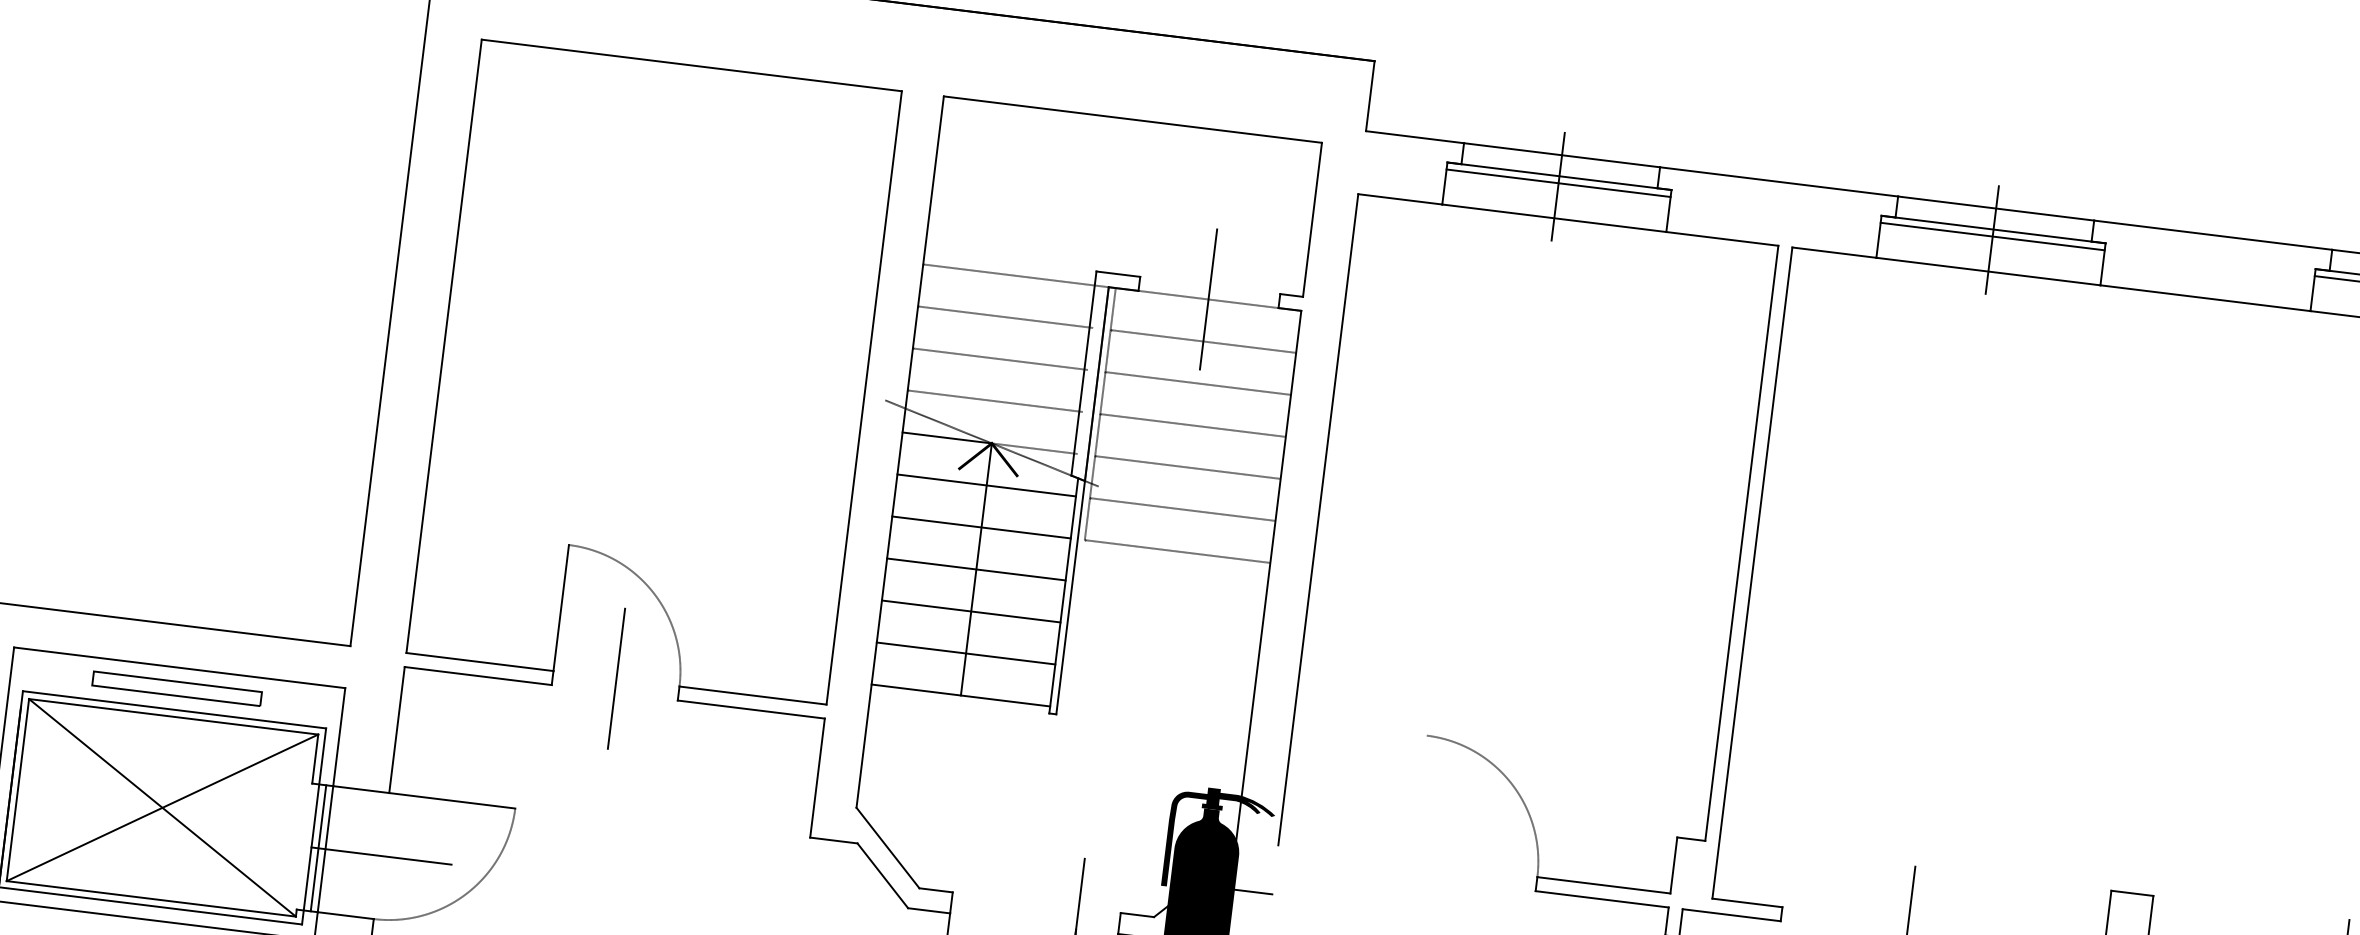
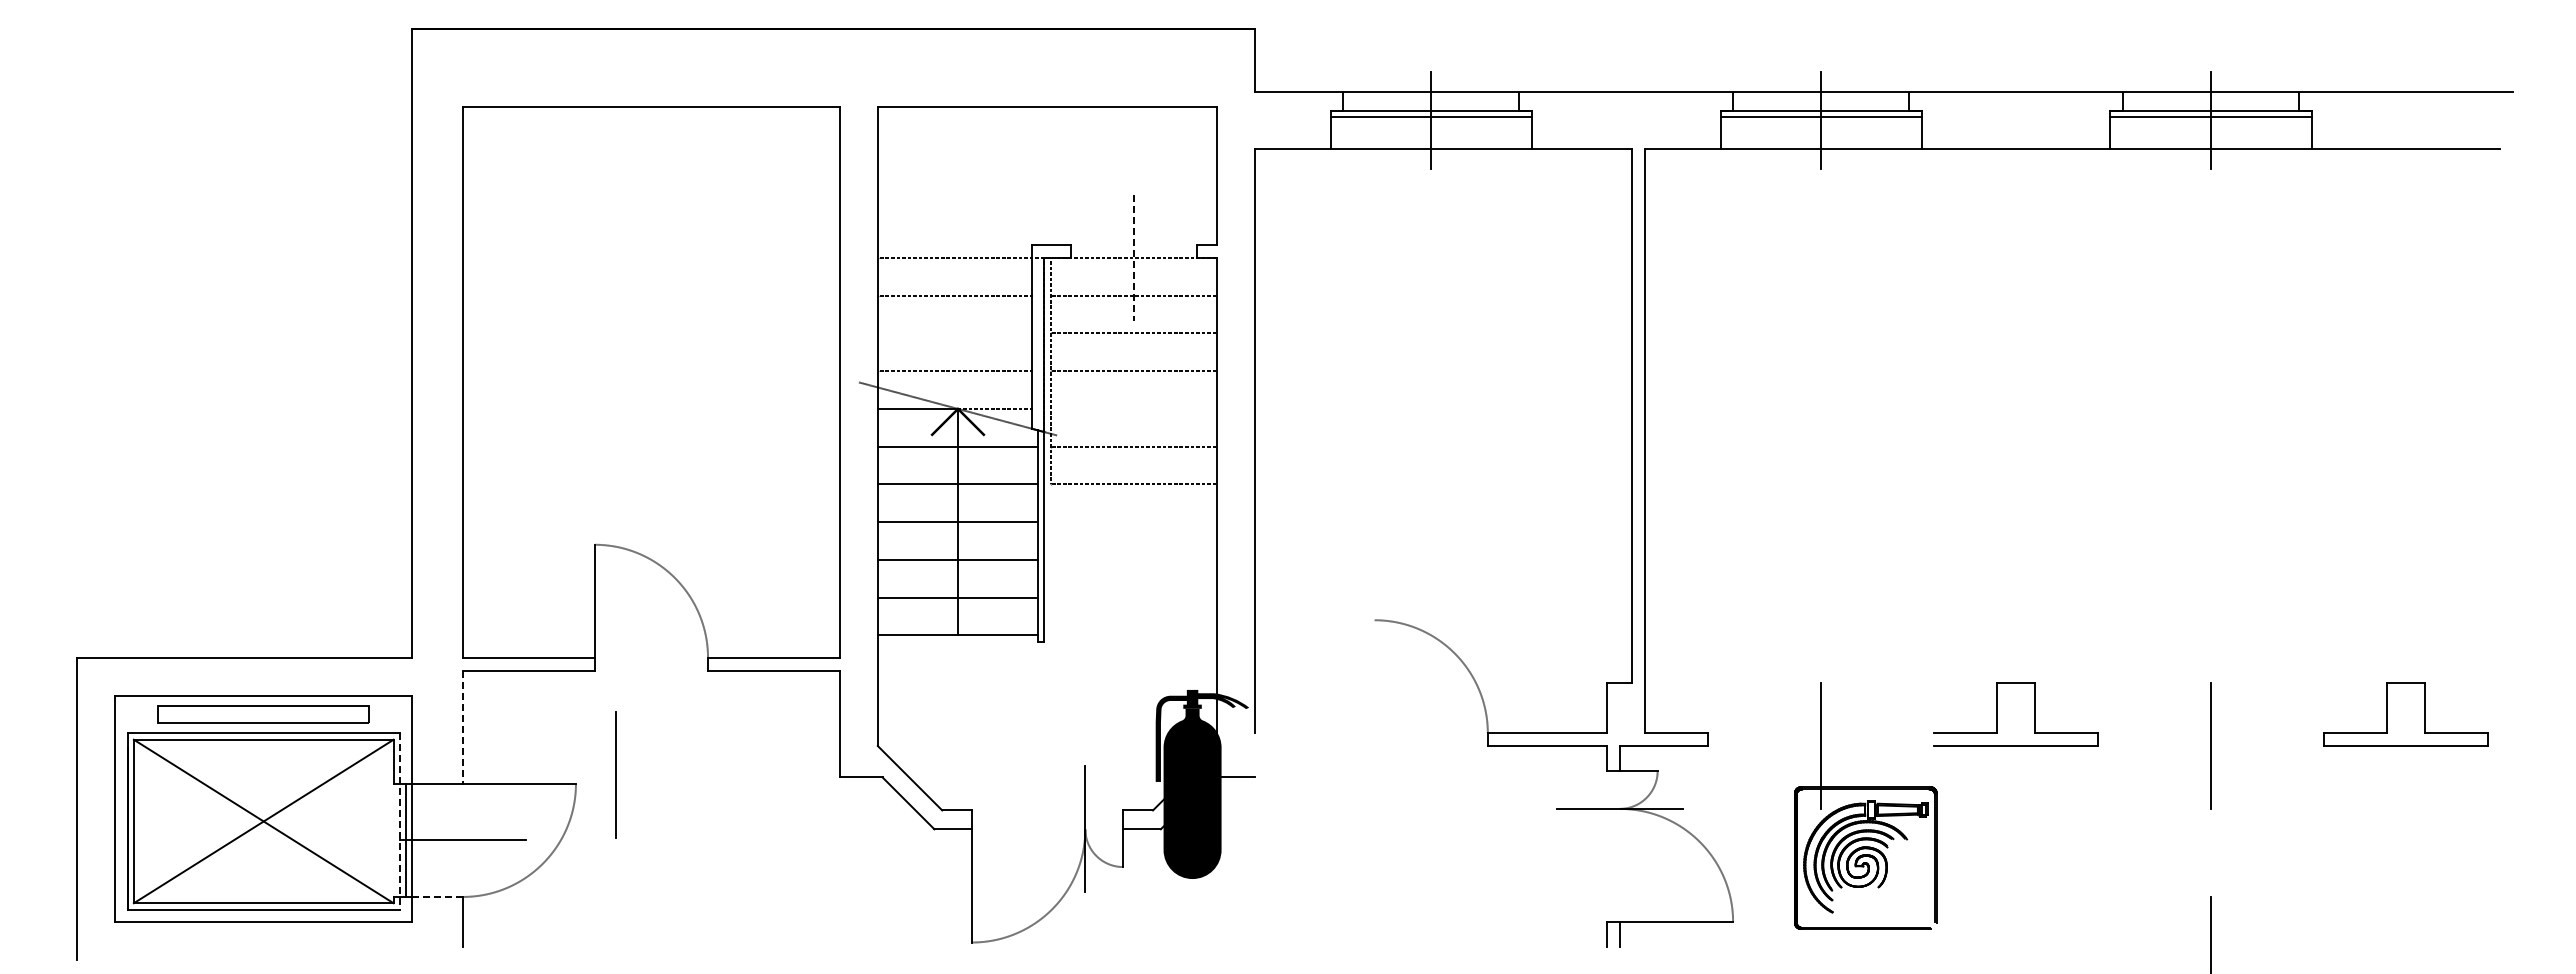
line: (1208, 300) -> (1134, 258), solid -> dashed
line: (1000, 359) -> (956, 333), removed
line: (1187, 466) -> (1133, 408), removed
line: (615, 678) -> (615, 774), moved
part: (176, 688) -> (263, 714), size x1.4
line: (396, 730) -> (462, 727), solid -> dashed
line: (313, 826) -> (399, 821), solid -> dashed
line: (345, 915) -> (437, 896), solid -> dashed

